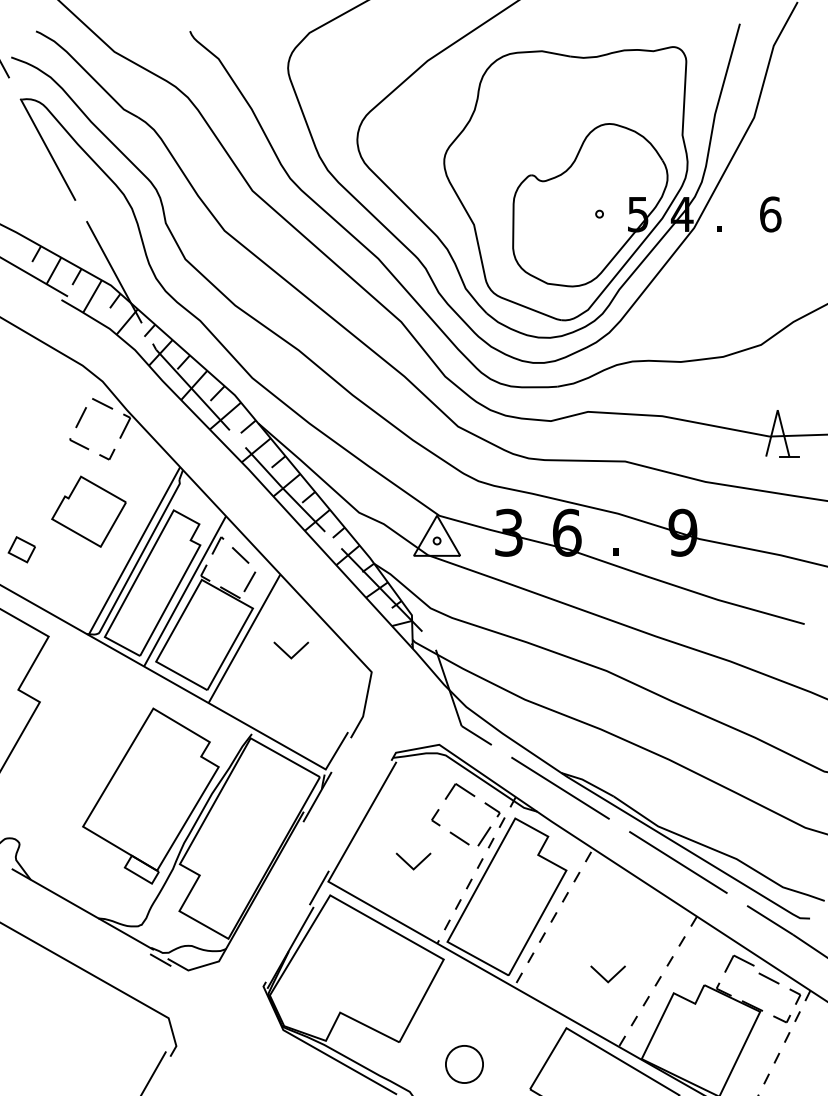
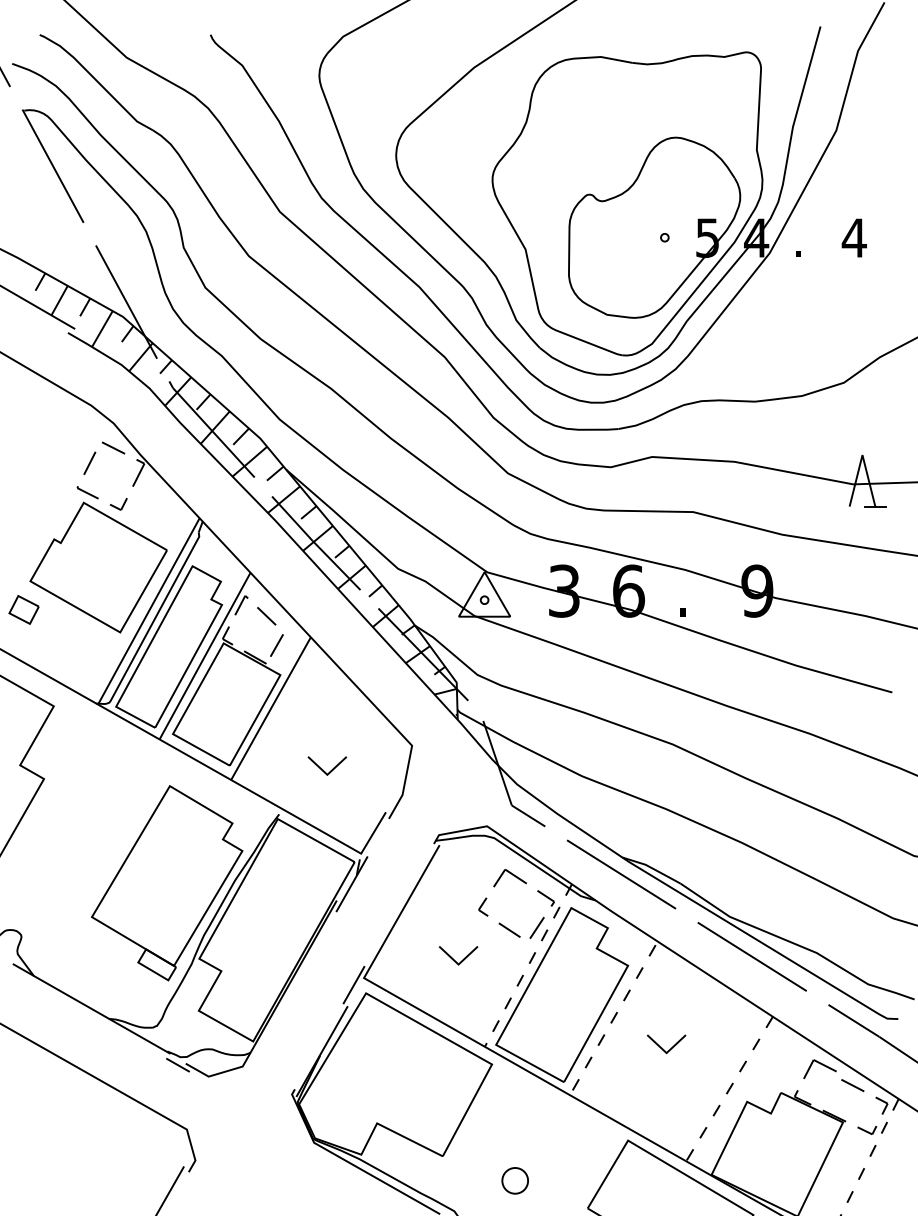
text: (770, 214) -> (854, 238), 6 -> 4
part: (88, 511) -> (97, 567), size x1.67
line: (287, 653) -> (323, 769), moved
line: (604, 977) -> (662, 1047), moved
circle: (464, 1064) -> (515, 1180), size x0.62

